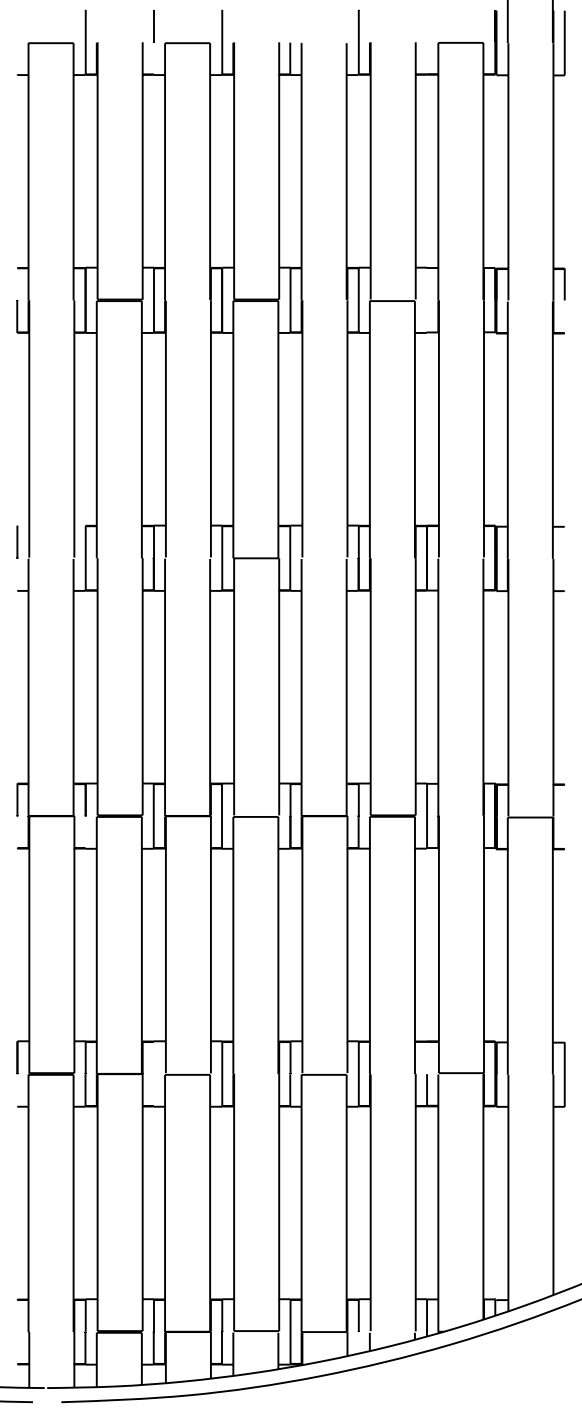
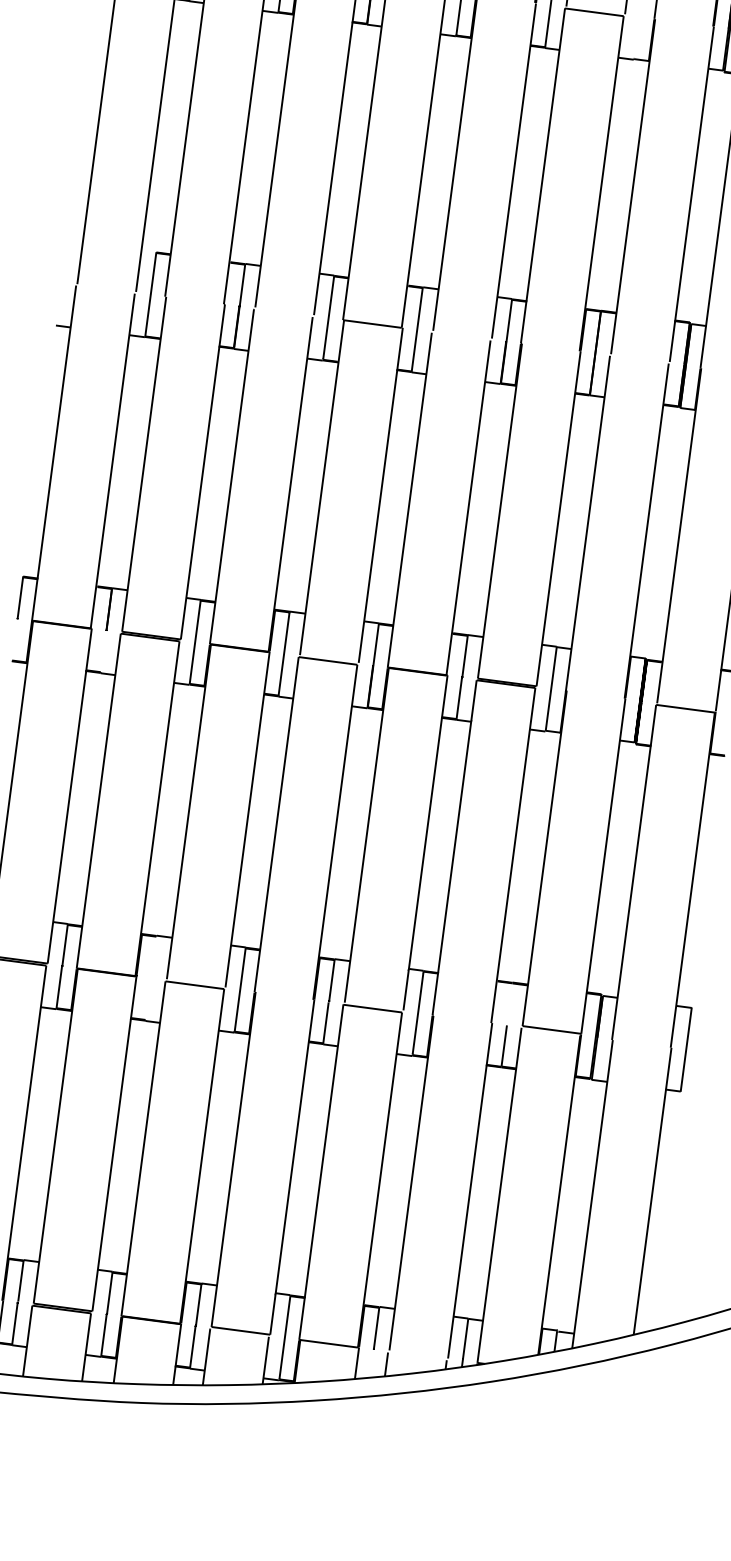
line: (17, 541) -> (64, 261), removed

